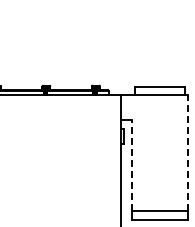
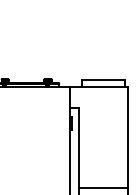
line: (187, 152) -> (127, 137), dashed -> solid
line: (131, 165) -> (79, 148), dashed -> solid

